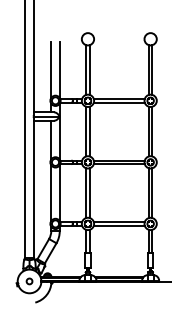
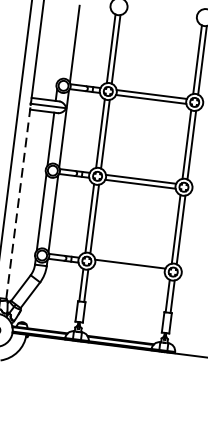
line: (51, 69) -> (63, 41), removed
line: (33, 187) -> (18, 201), solid -> dashed
line: (118, 225) -> (128, 268), removed

